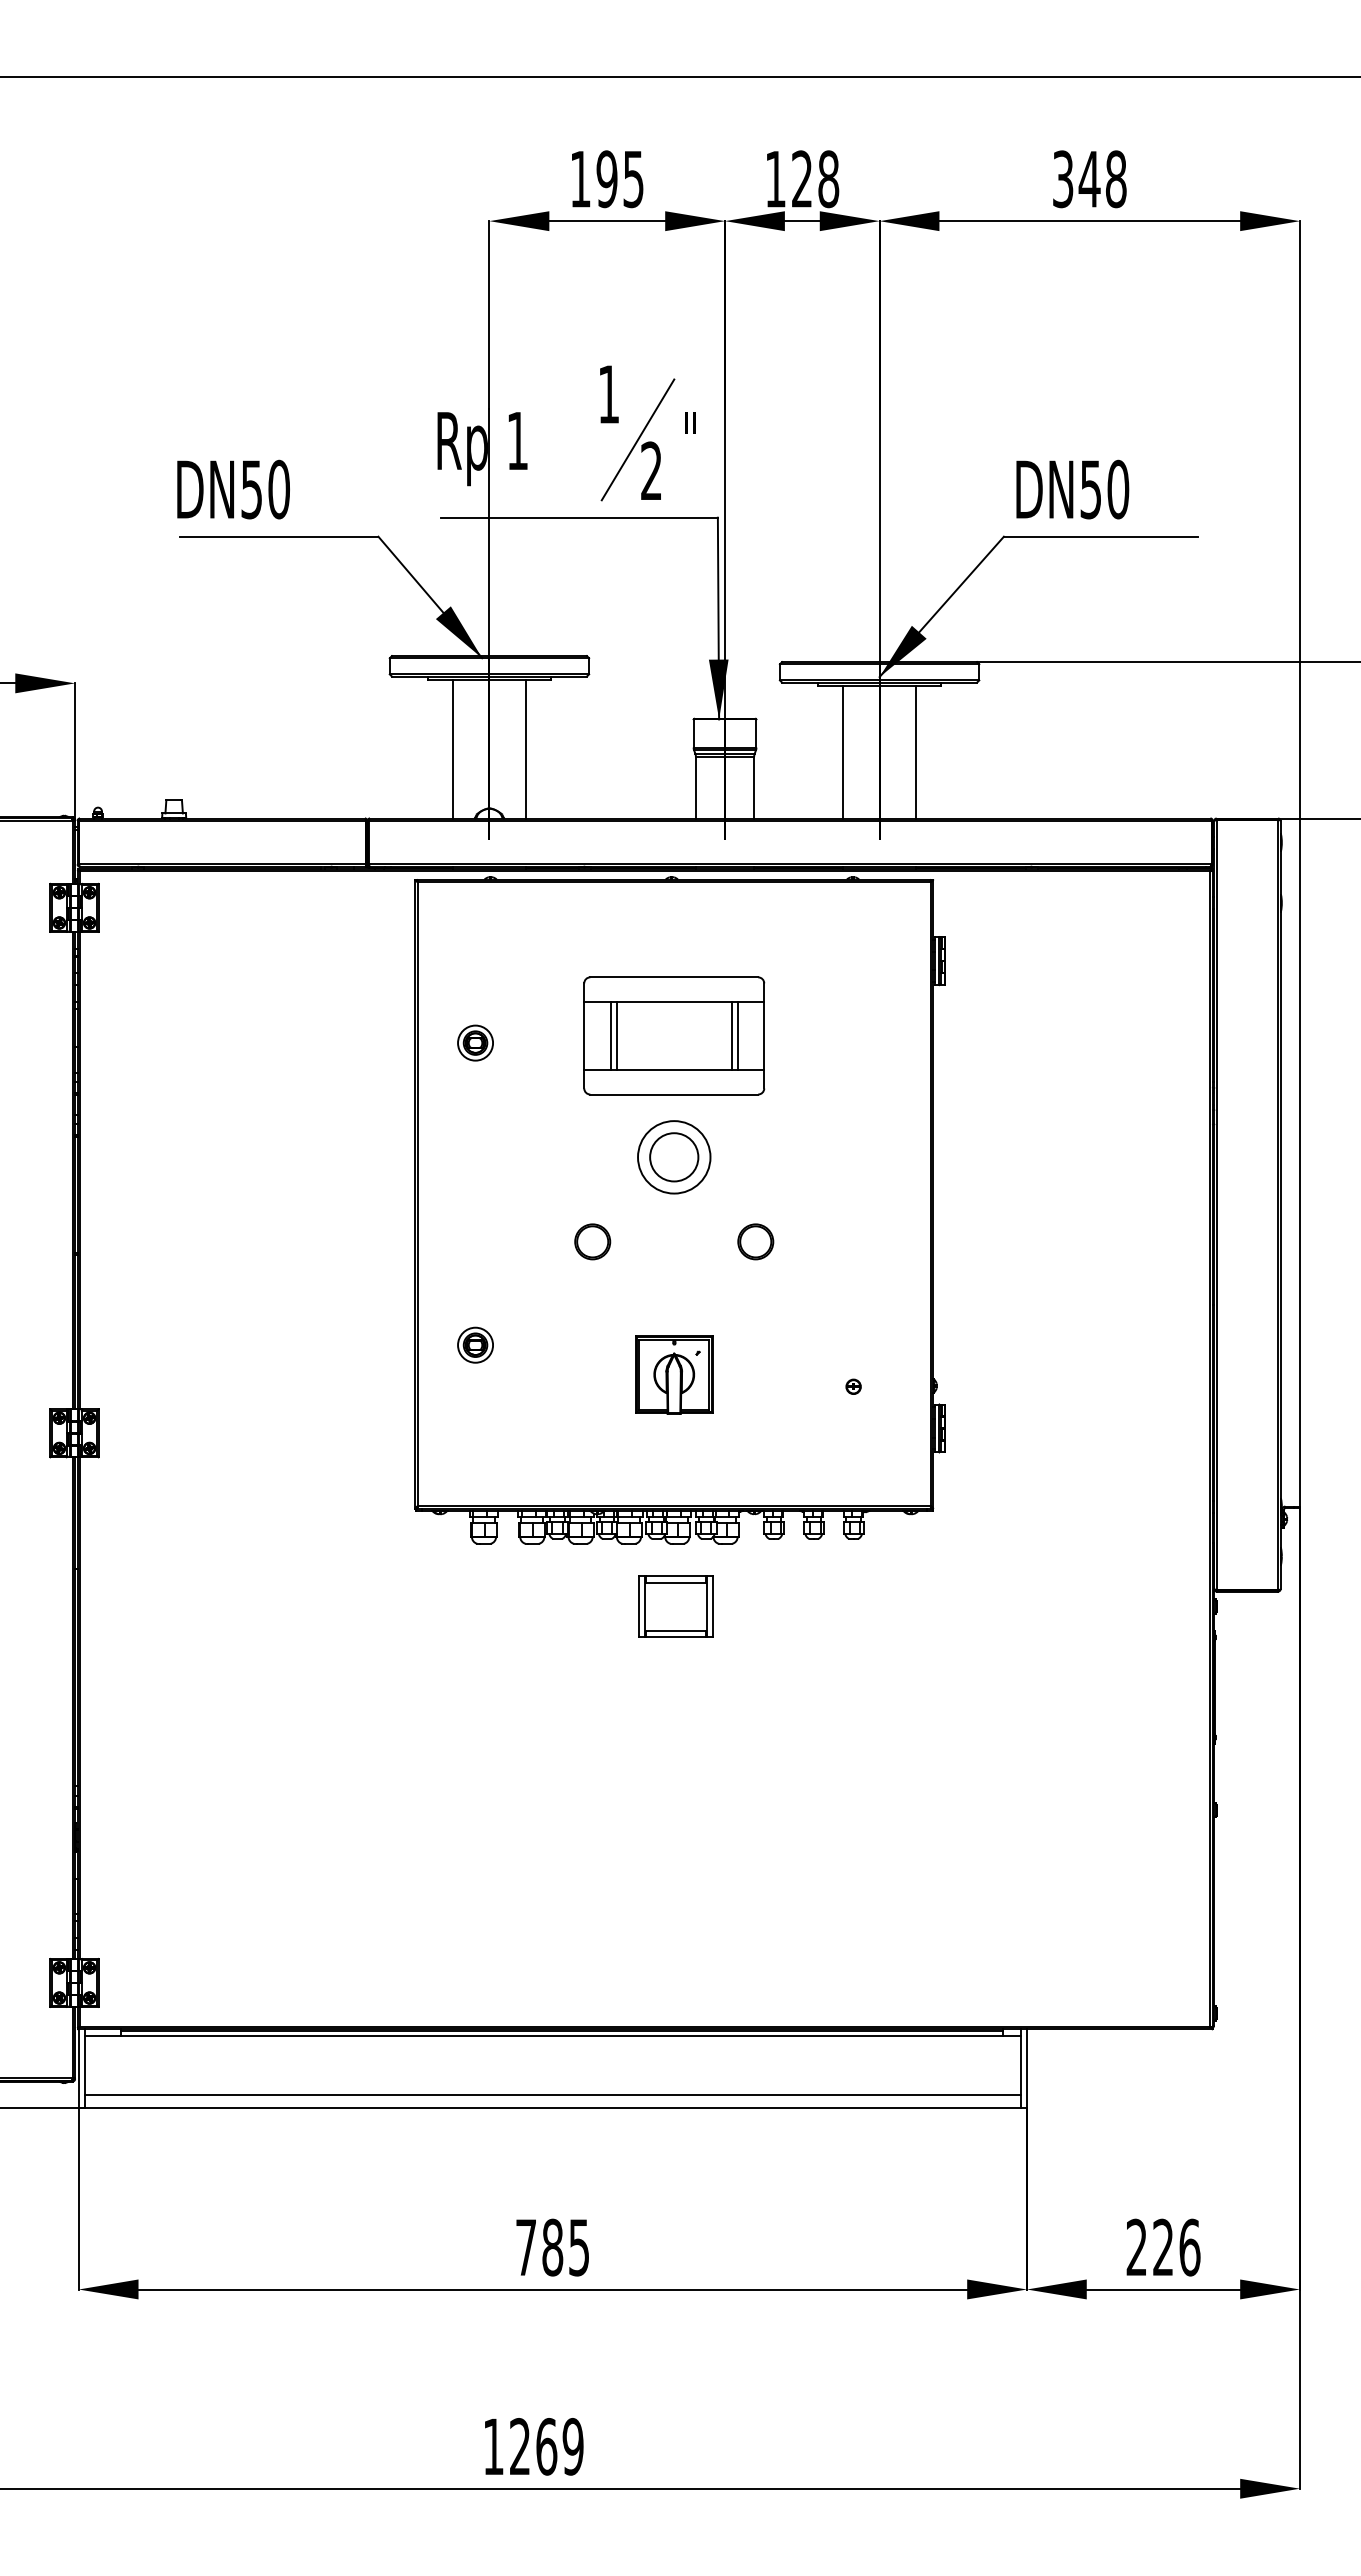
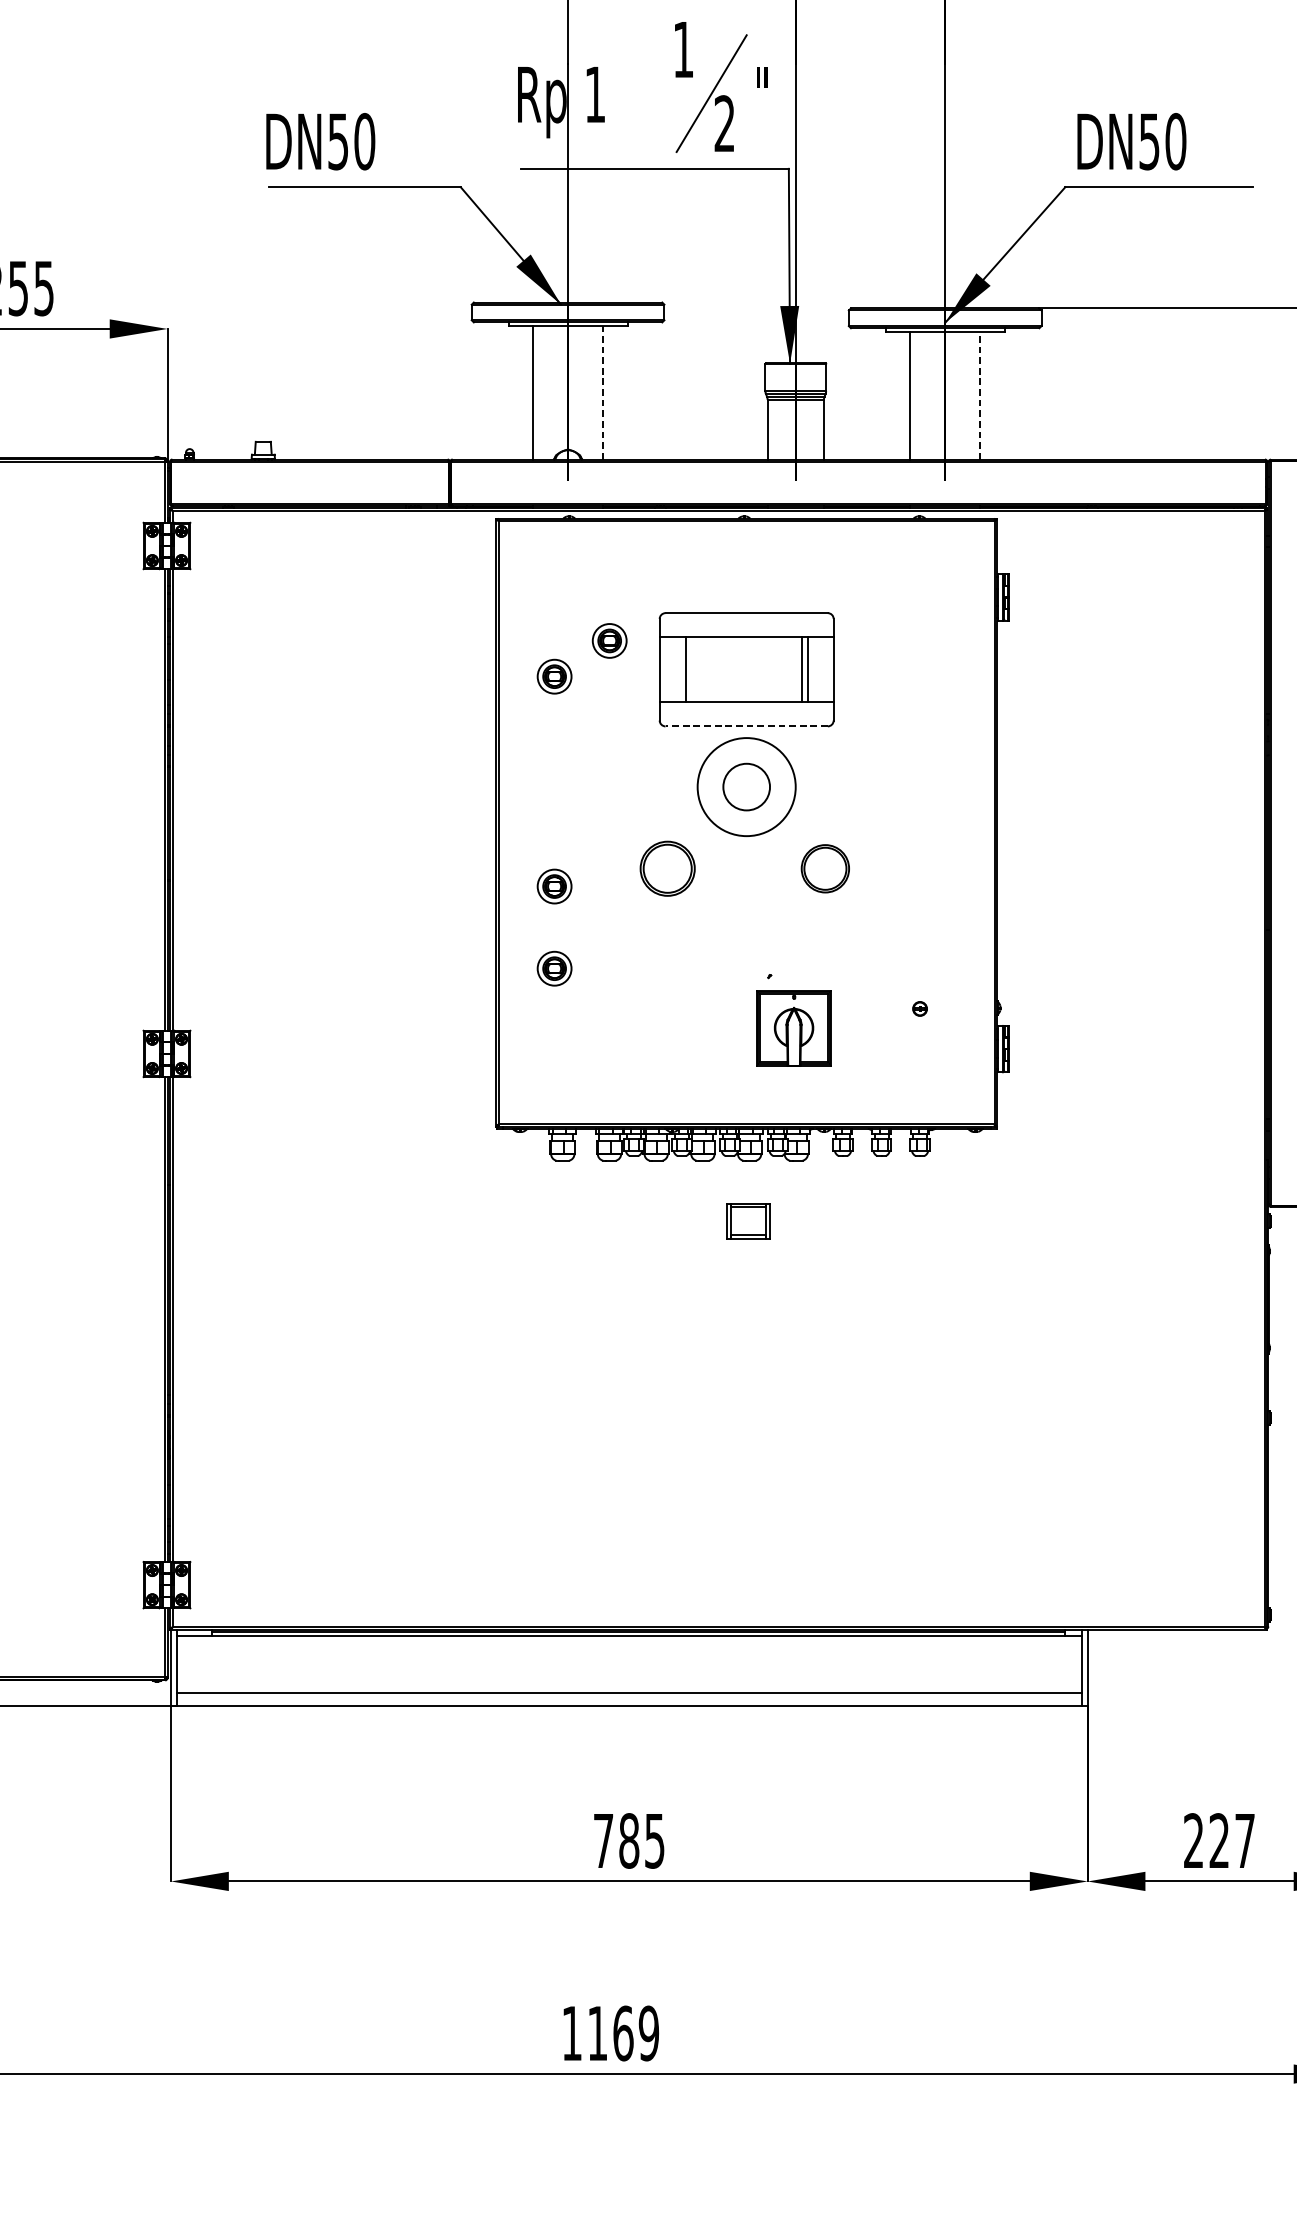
line: (525, 748) -> (602, 391), solid -> dashed
line: (916, 751) -> (980, 394), solid -> dashed
part: (532, 1005) -> (609, 640), added
line: (616, 1035) -> (690, 669), removed
line: (674, 1094) -> (746, 726), solid -> dashed
circle: (674, 1157) -> (746, 787), size x1.4
part: (592, 1241) -> (667, 868), size x1.6
part: (755, 1241) -> (825, 868), size x1.4
part: (475, 1259) -> (554, 885), added
part: (674, 1374) -> (794, 1027), moved
part: (675, 1606) -> (747, 1221), size x0.6
text: (1189, 2247) -> (1244, 1840), 226 -> 227
text: (519, 2446) -> (597, 2033), 1269 -> 1169

